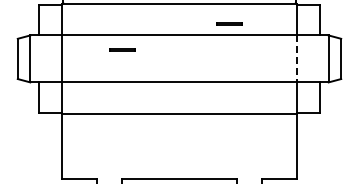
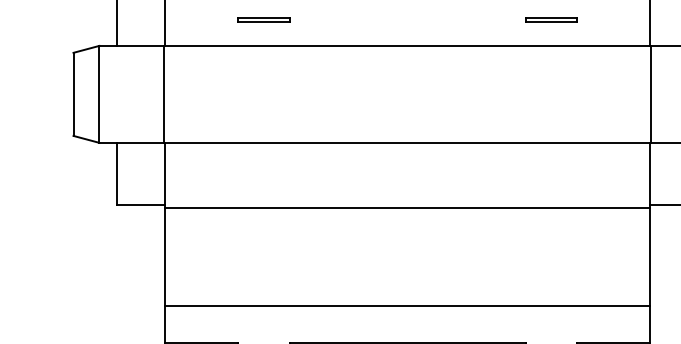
line: (229, 23) -> (552, 19), moved
line: (122, 49) -> (262, 19), moved
line: (297, 59) -> (651, 95), dashed -> solid
line: (179, 161) -> (407, 306), added

